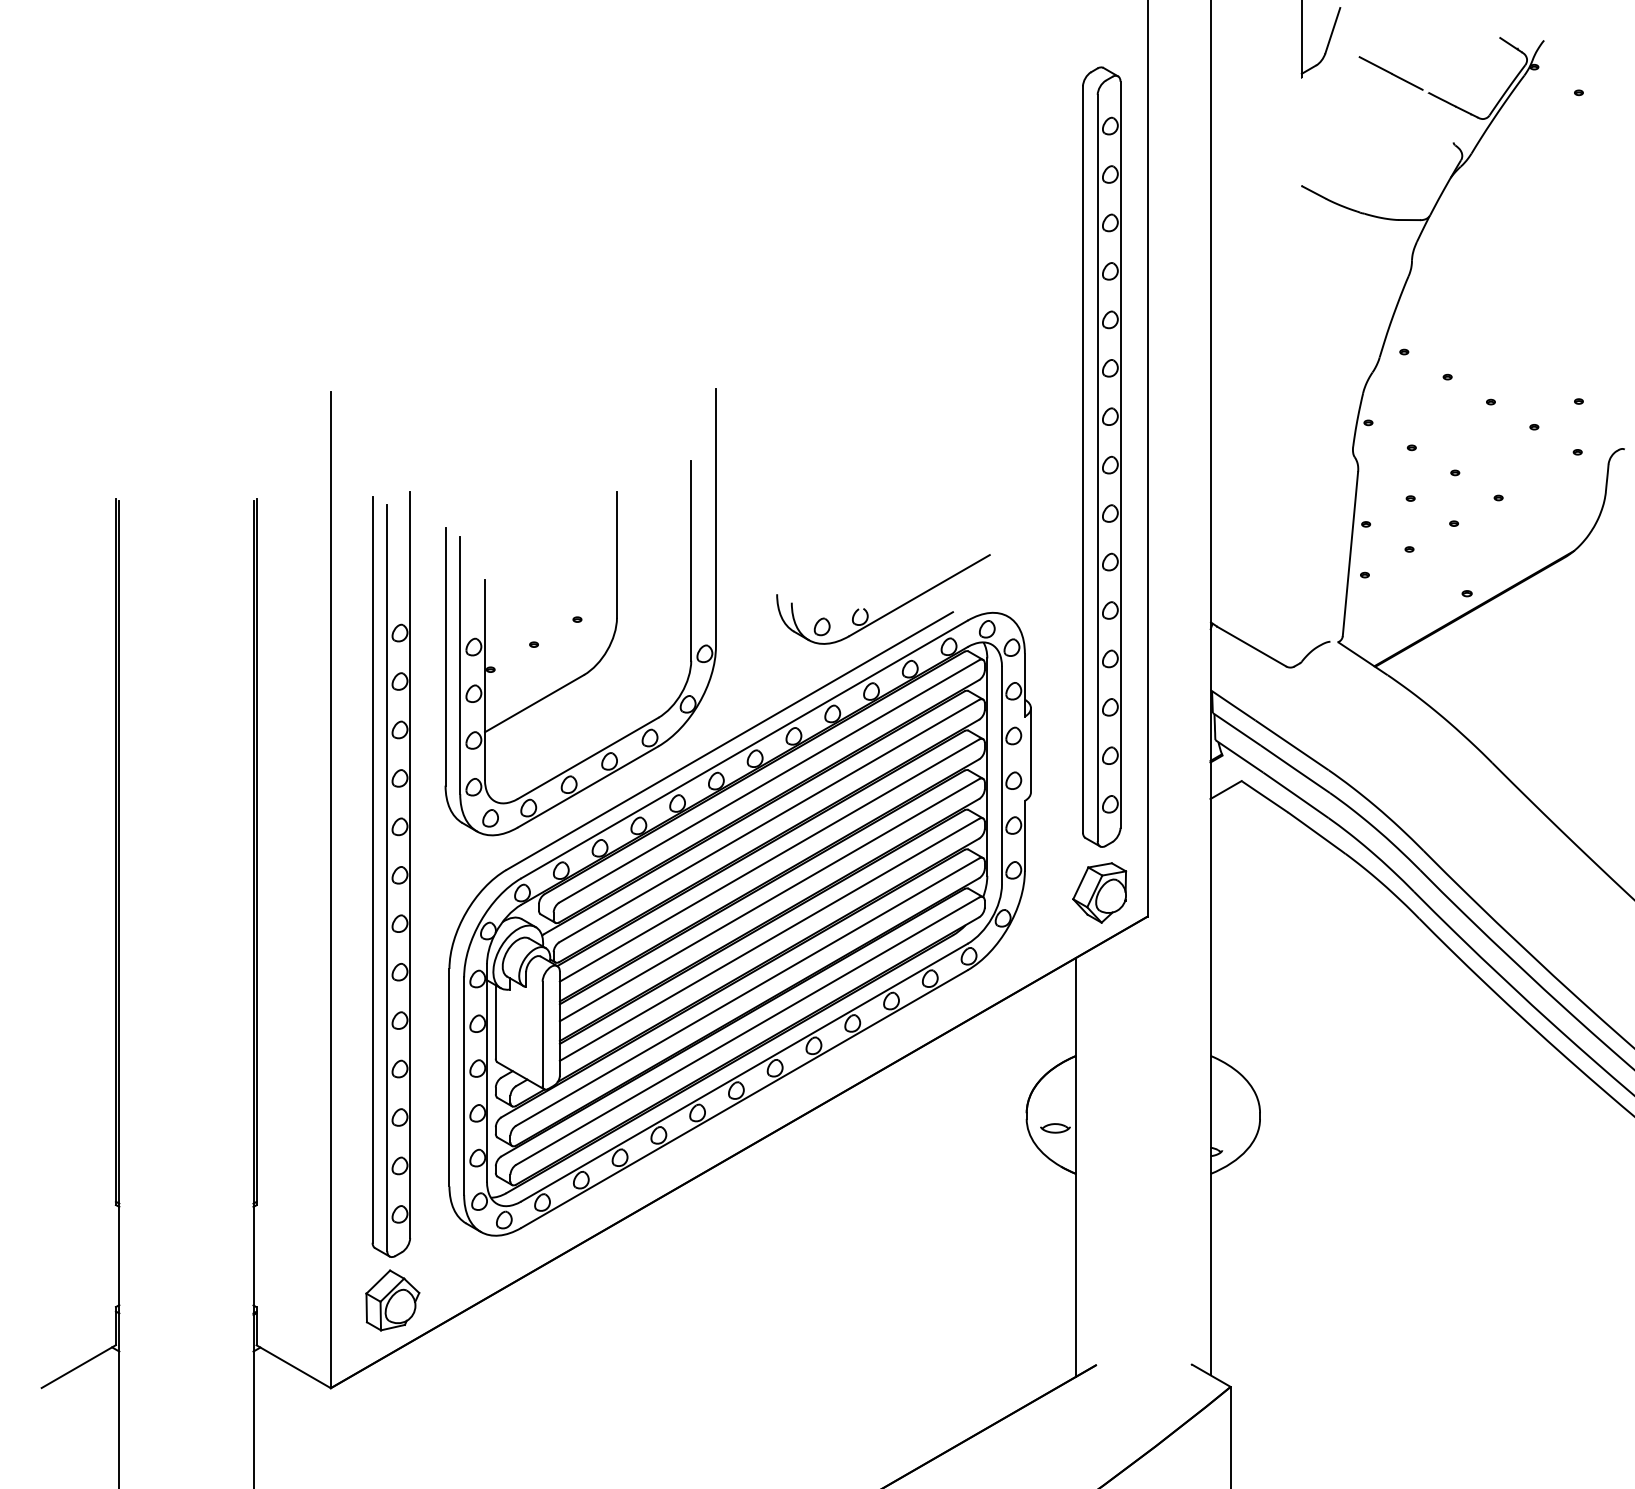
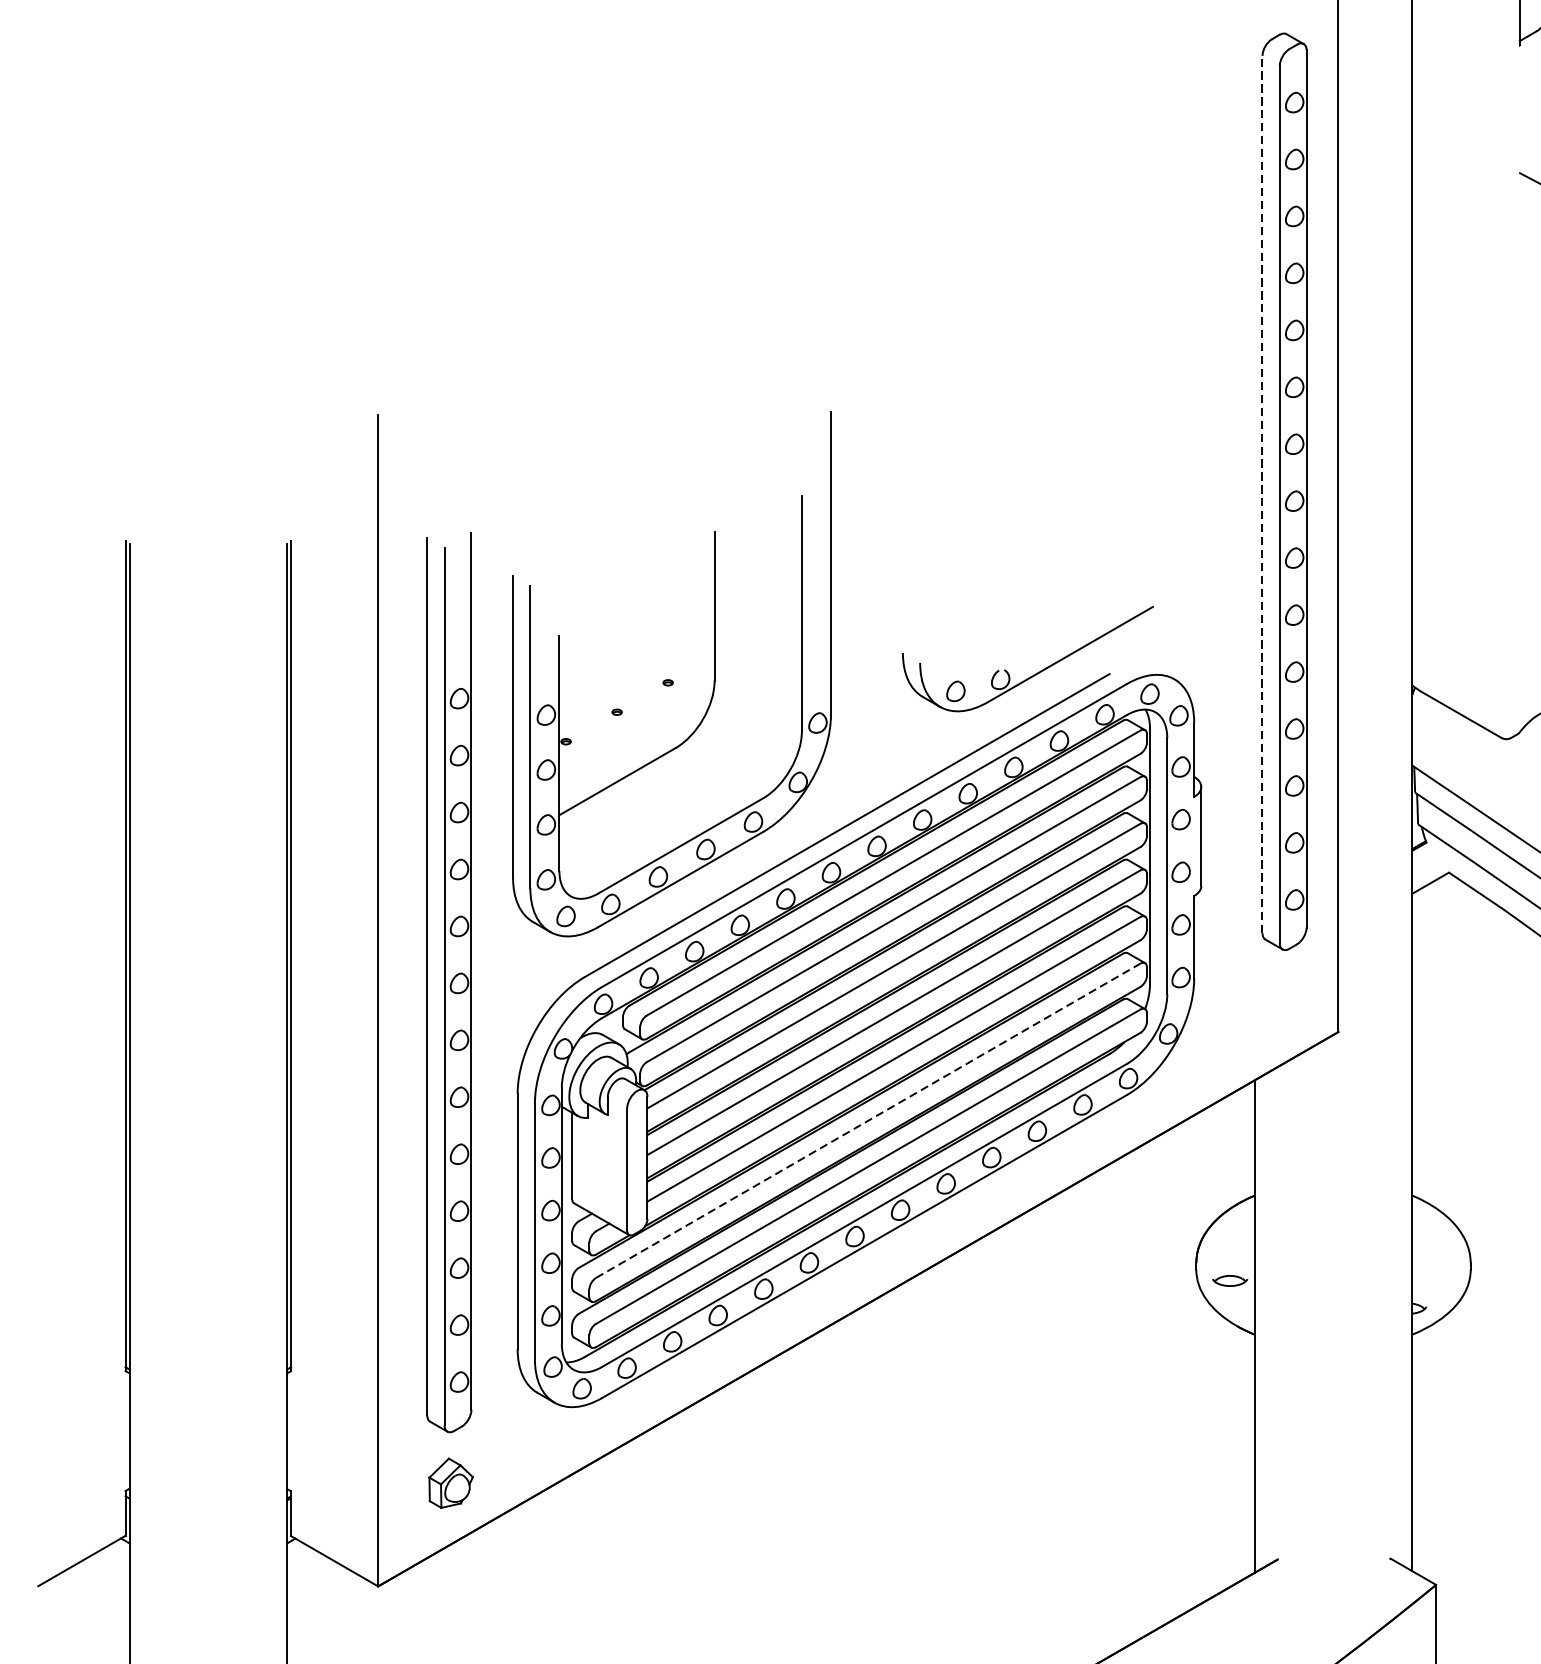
line: (1082, 459) -> (1261, 494), solid -> dashed
part: (1099, 892) -> (1281, 1003), removed
line: (748, 991) -> (869, 1120), solid -> dashed
part: (392, 1300) -> (450, 1483), size x0.7

